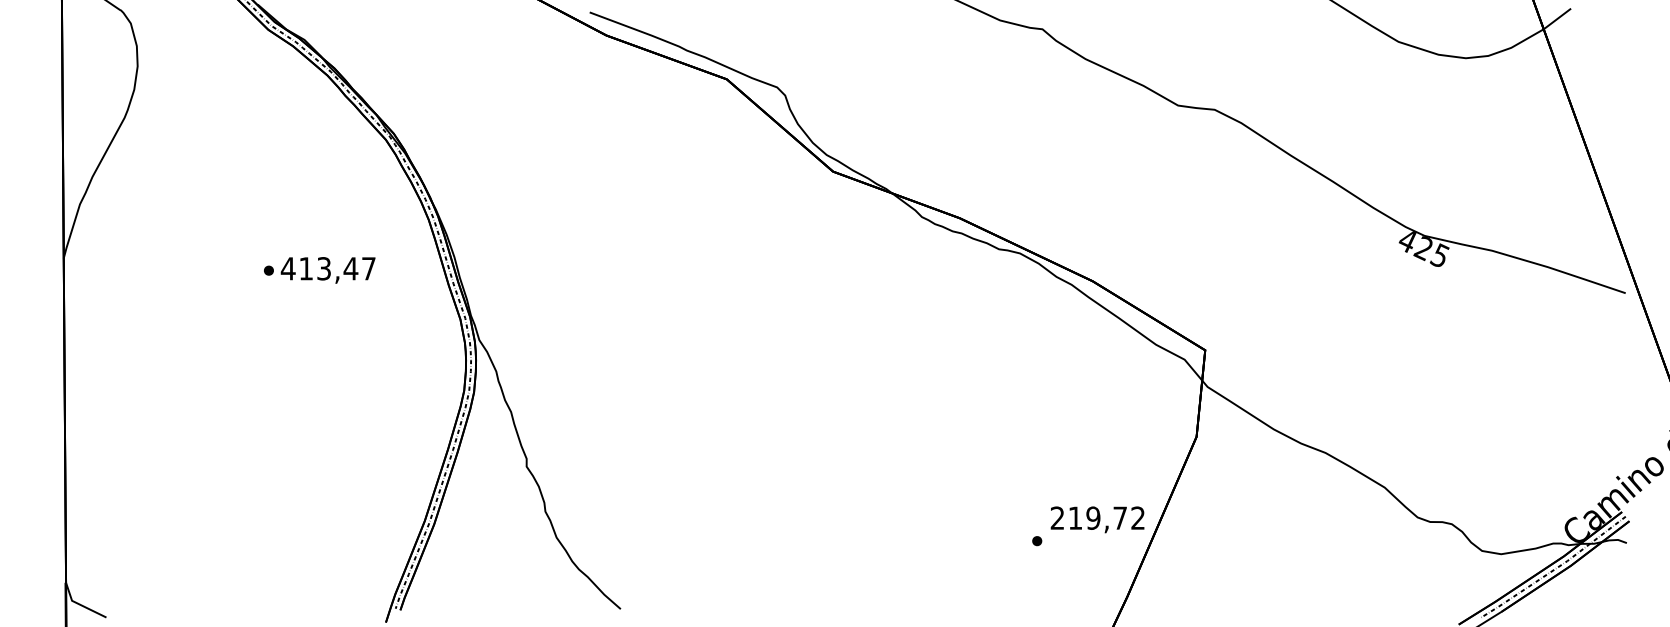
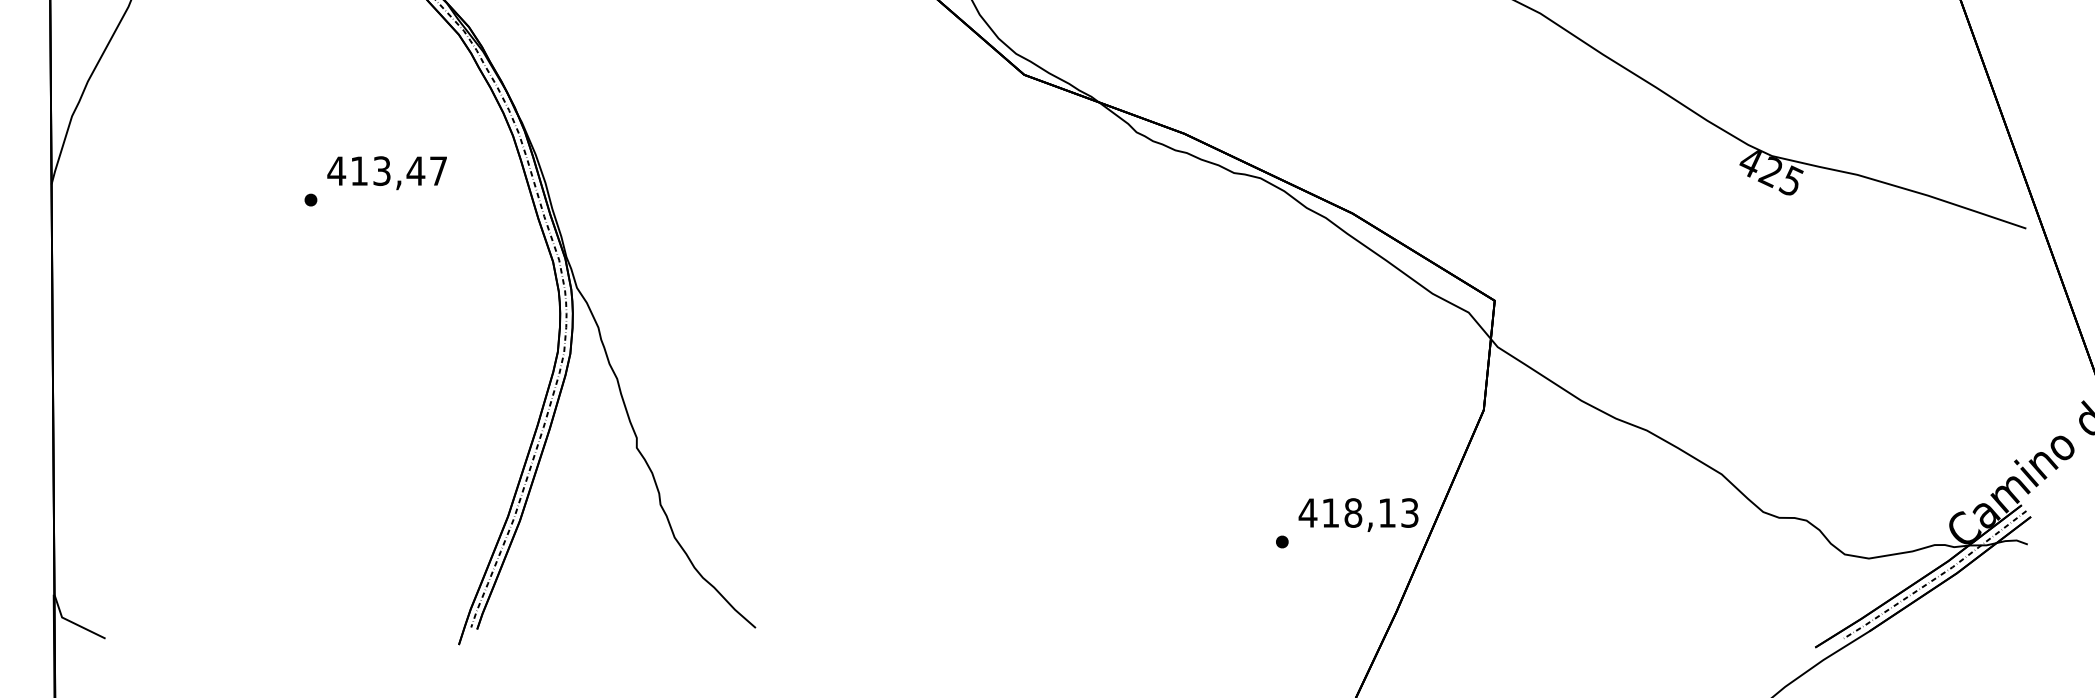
text: (327, 270) -> (386, 173), moved
text: (1097, 517) -> (1358, 512), 219,72 -> 418,13

